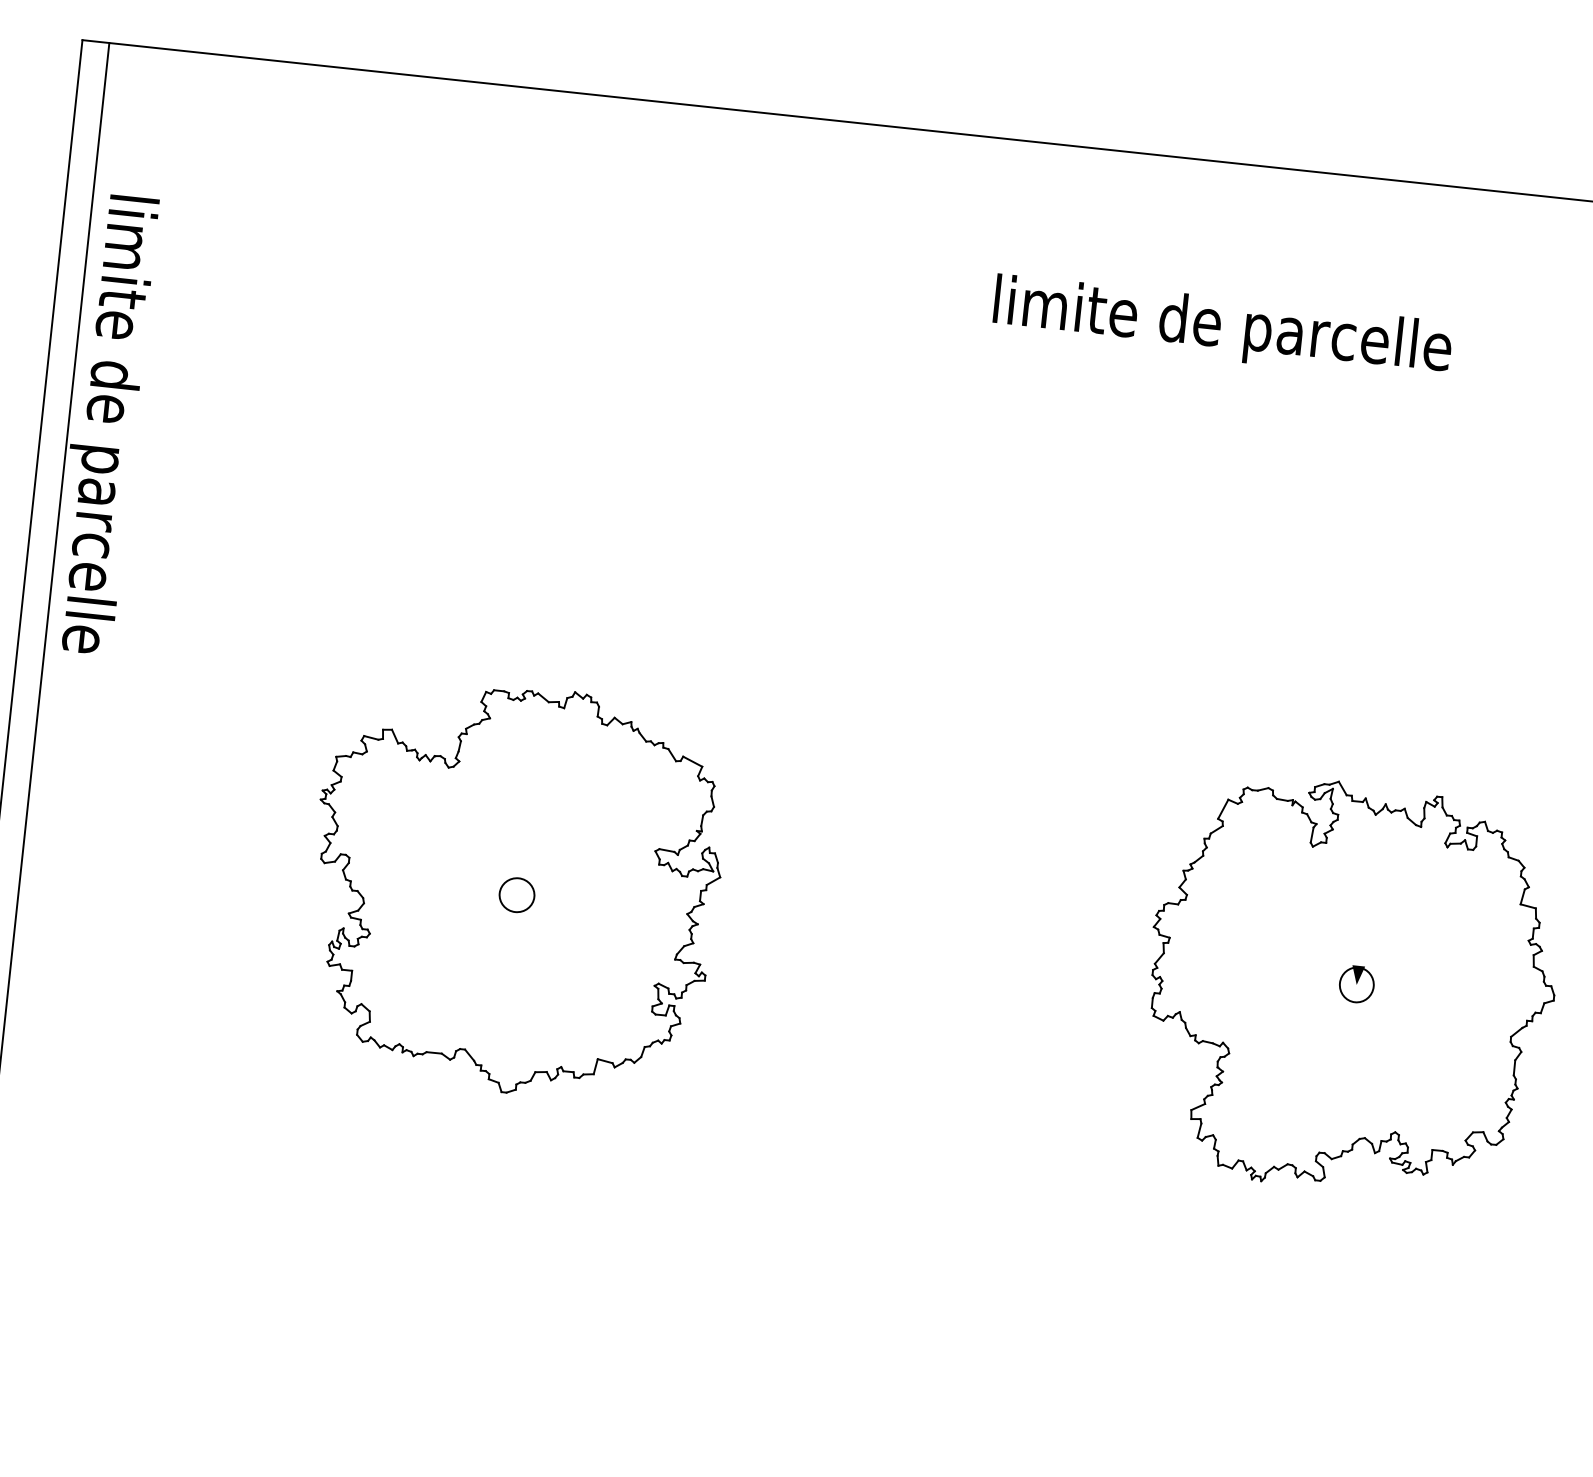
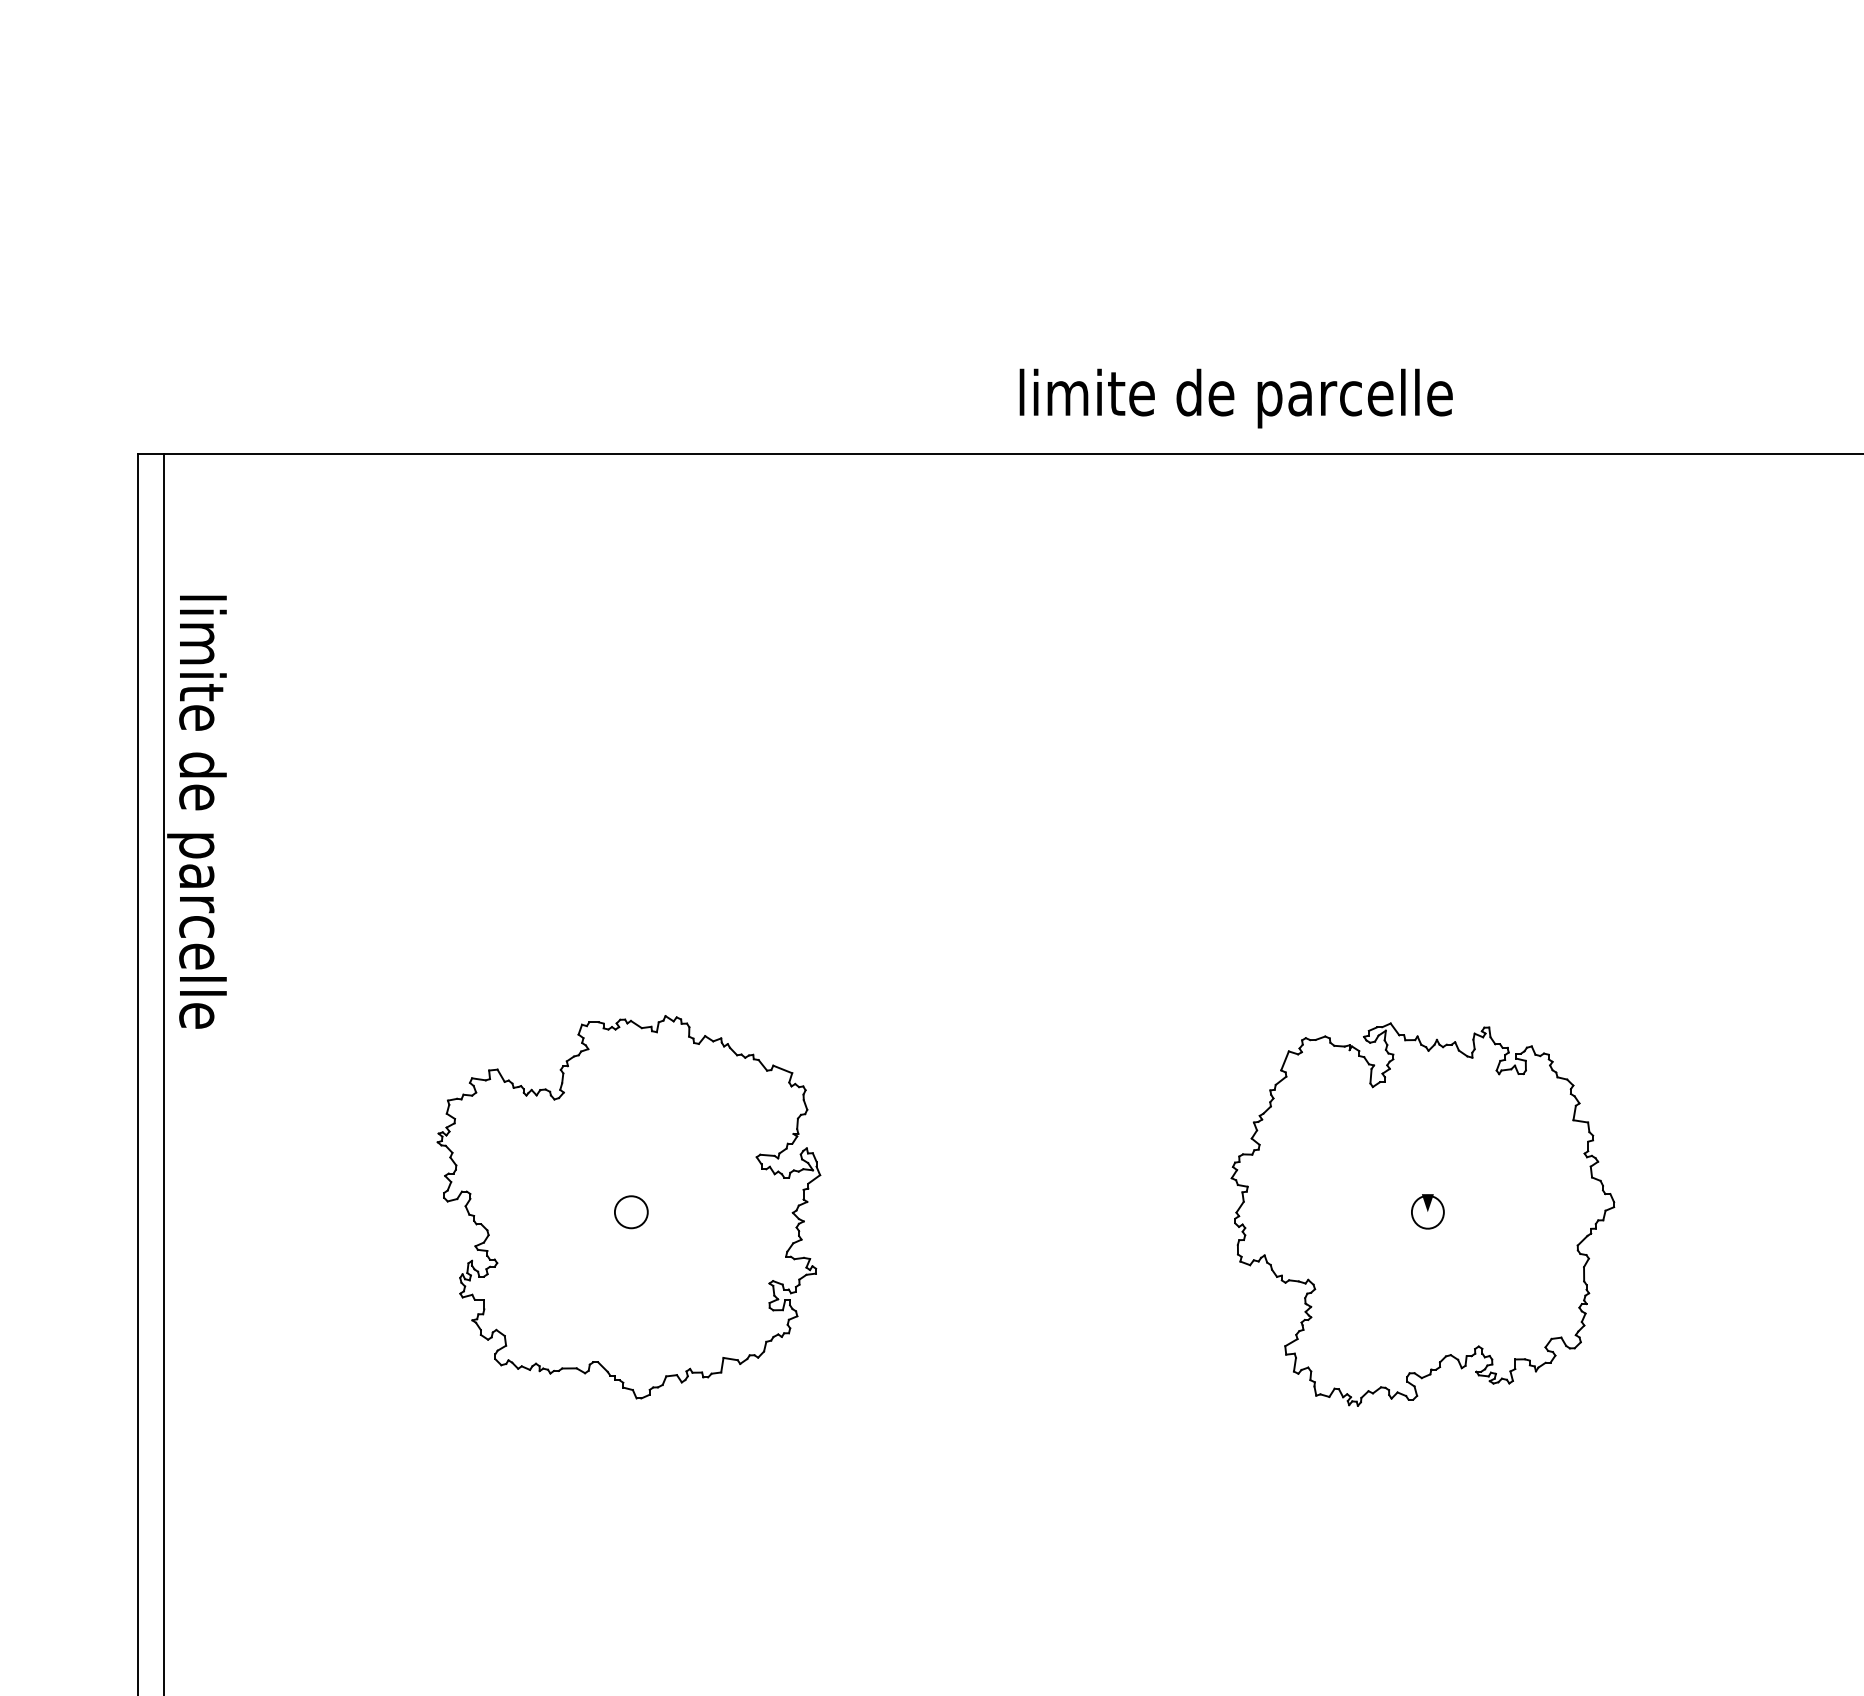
text: (1221, 328) -> (1235, 398), moved

